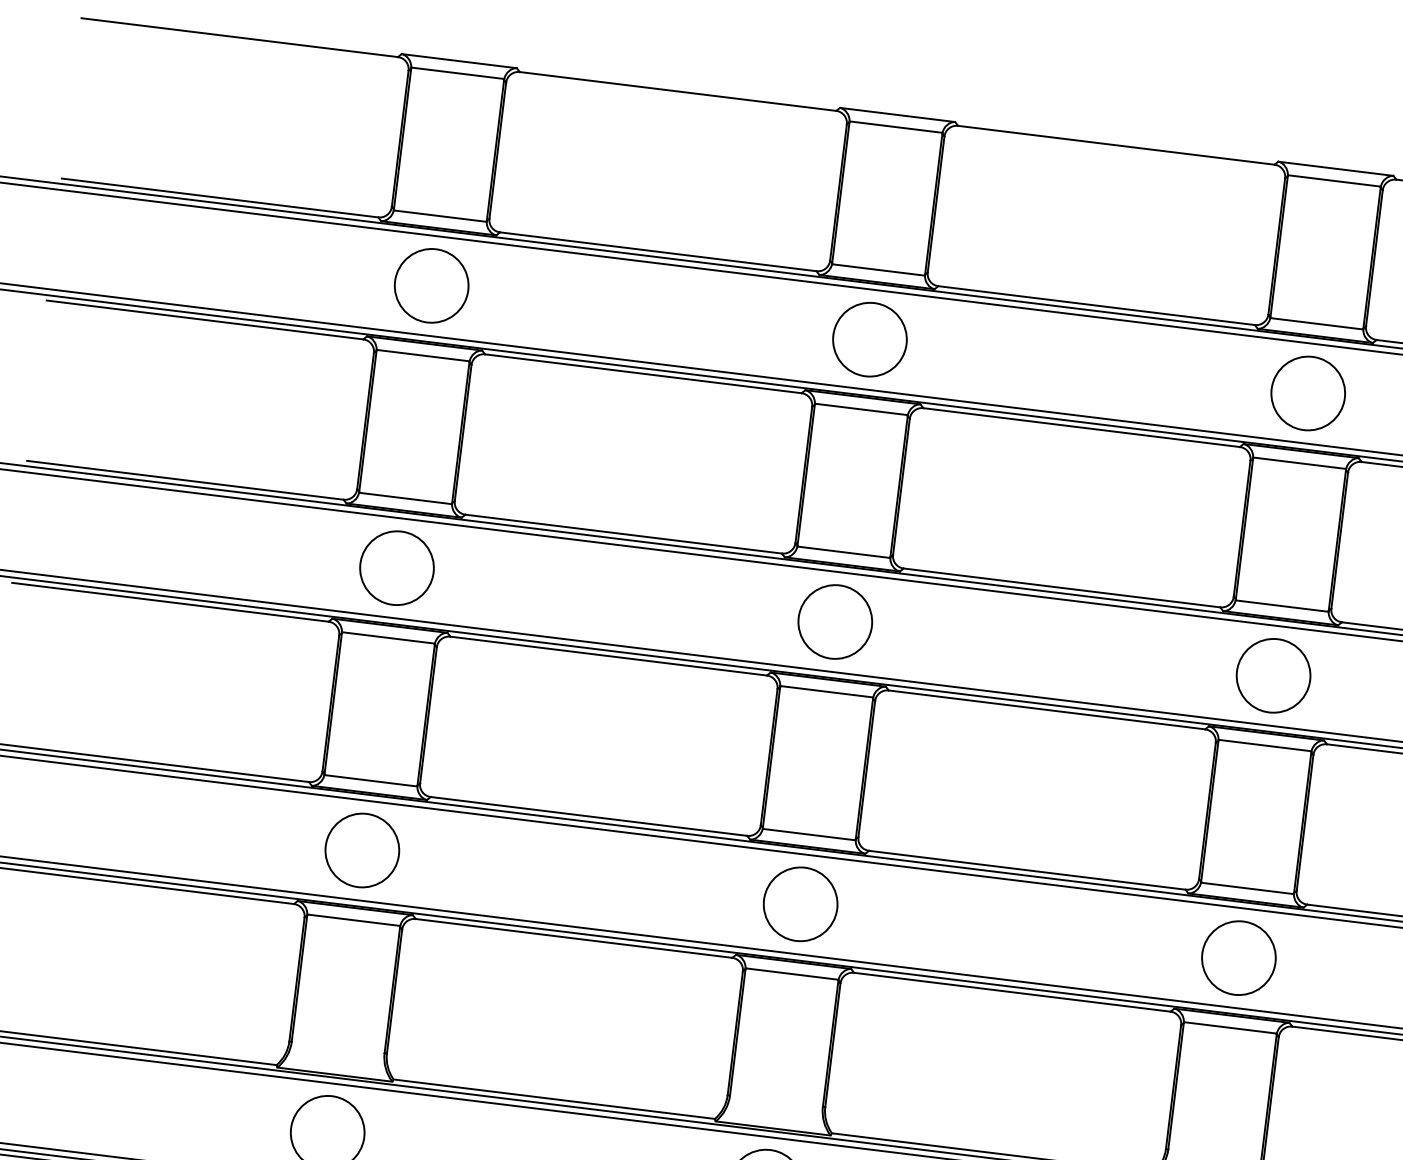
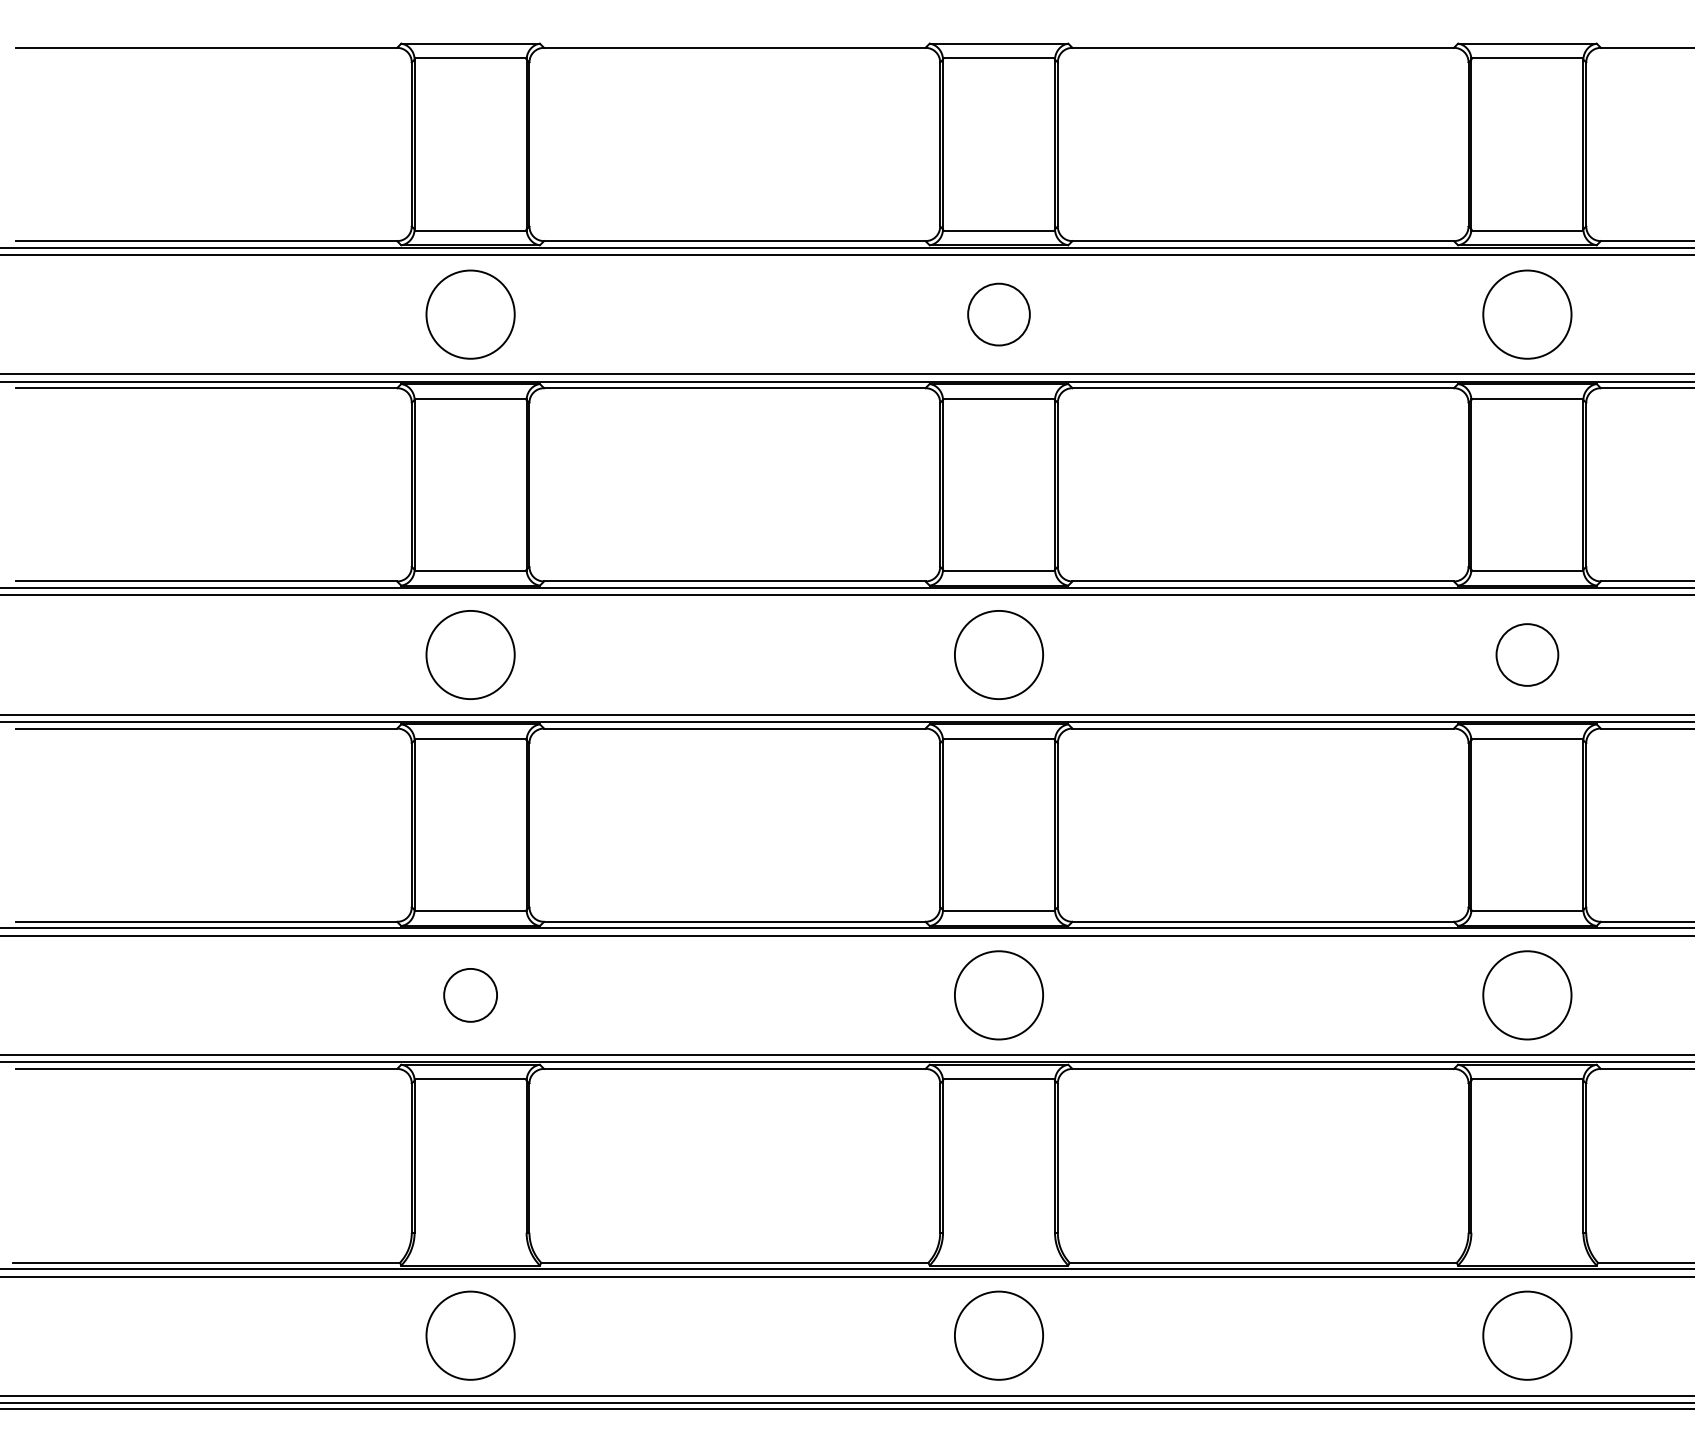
circle: (869, 339) -> (998, 314), size x0.7
circle: (1273, 675) -> (1527, 654), size x0.7
circle: (362, 850) -> (470, 995), size x0.6

